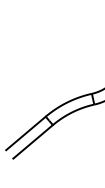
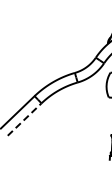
line: (34, 141) -> (25, 119), solid -> dashed

